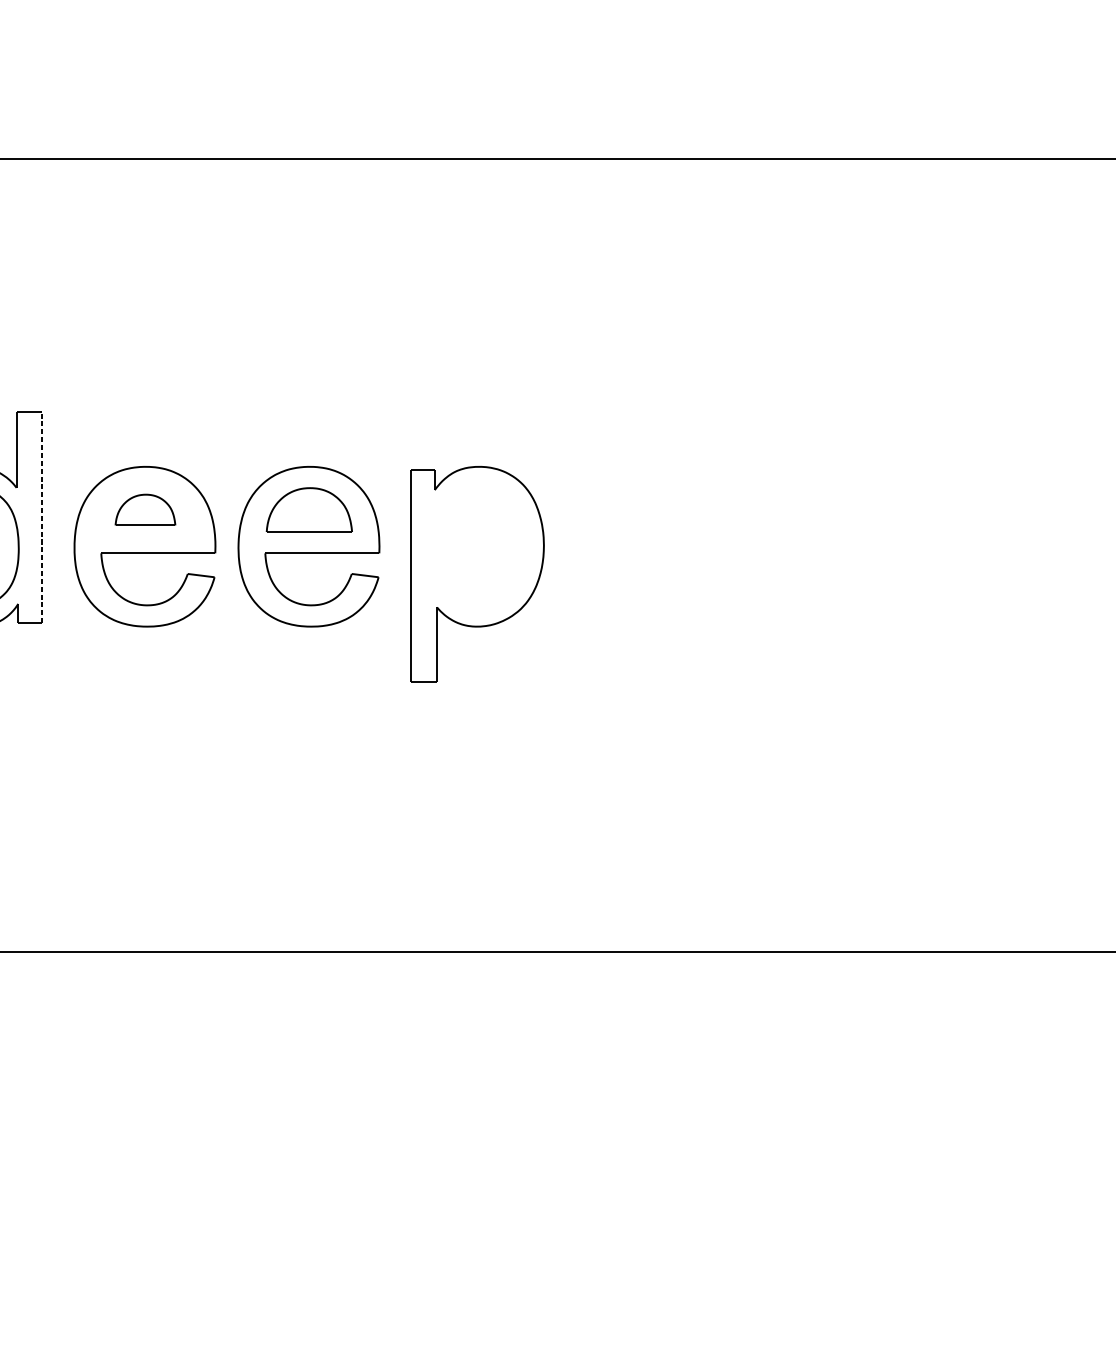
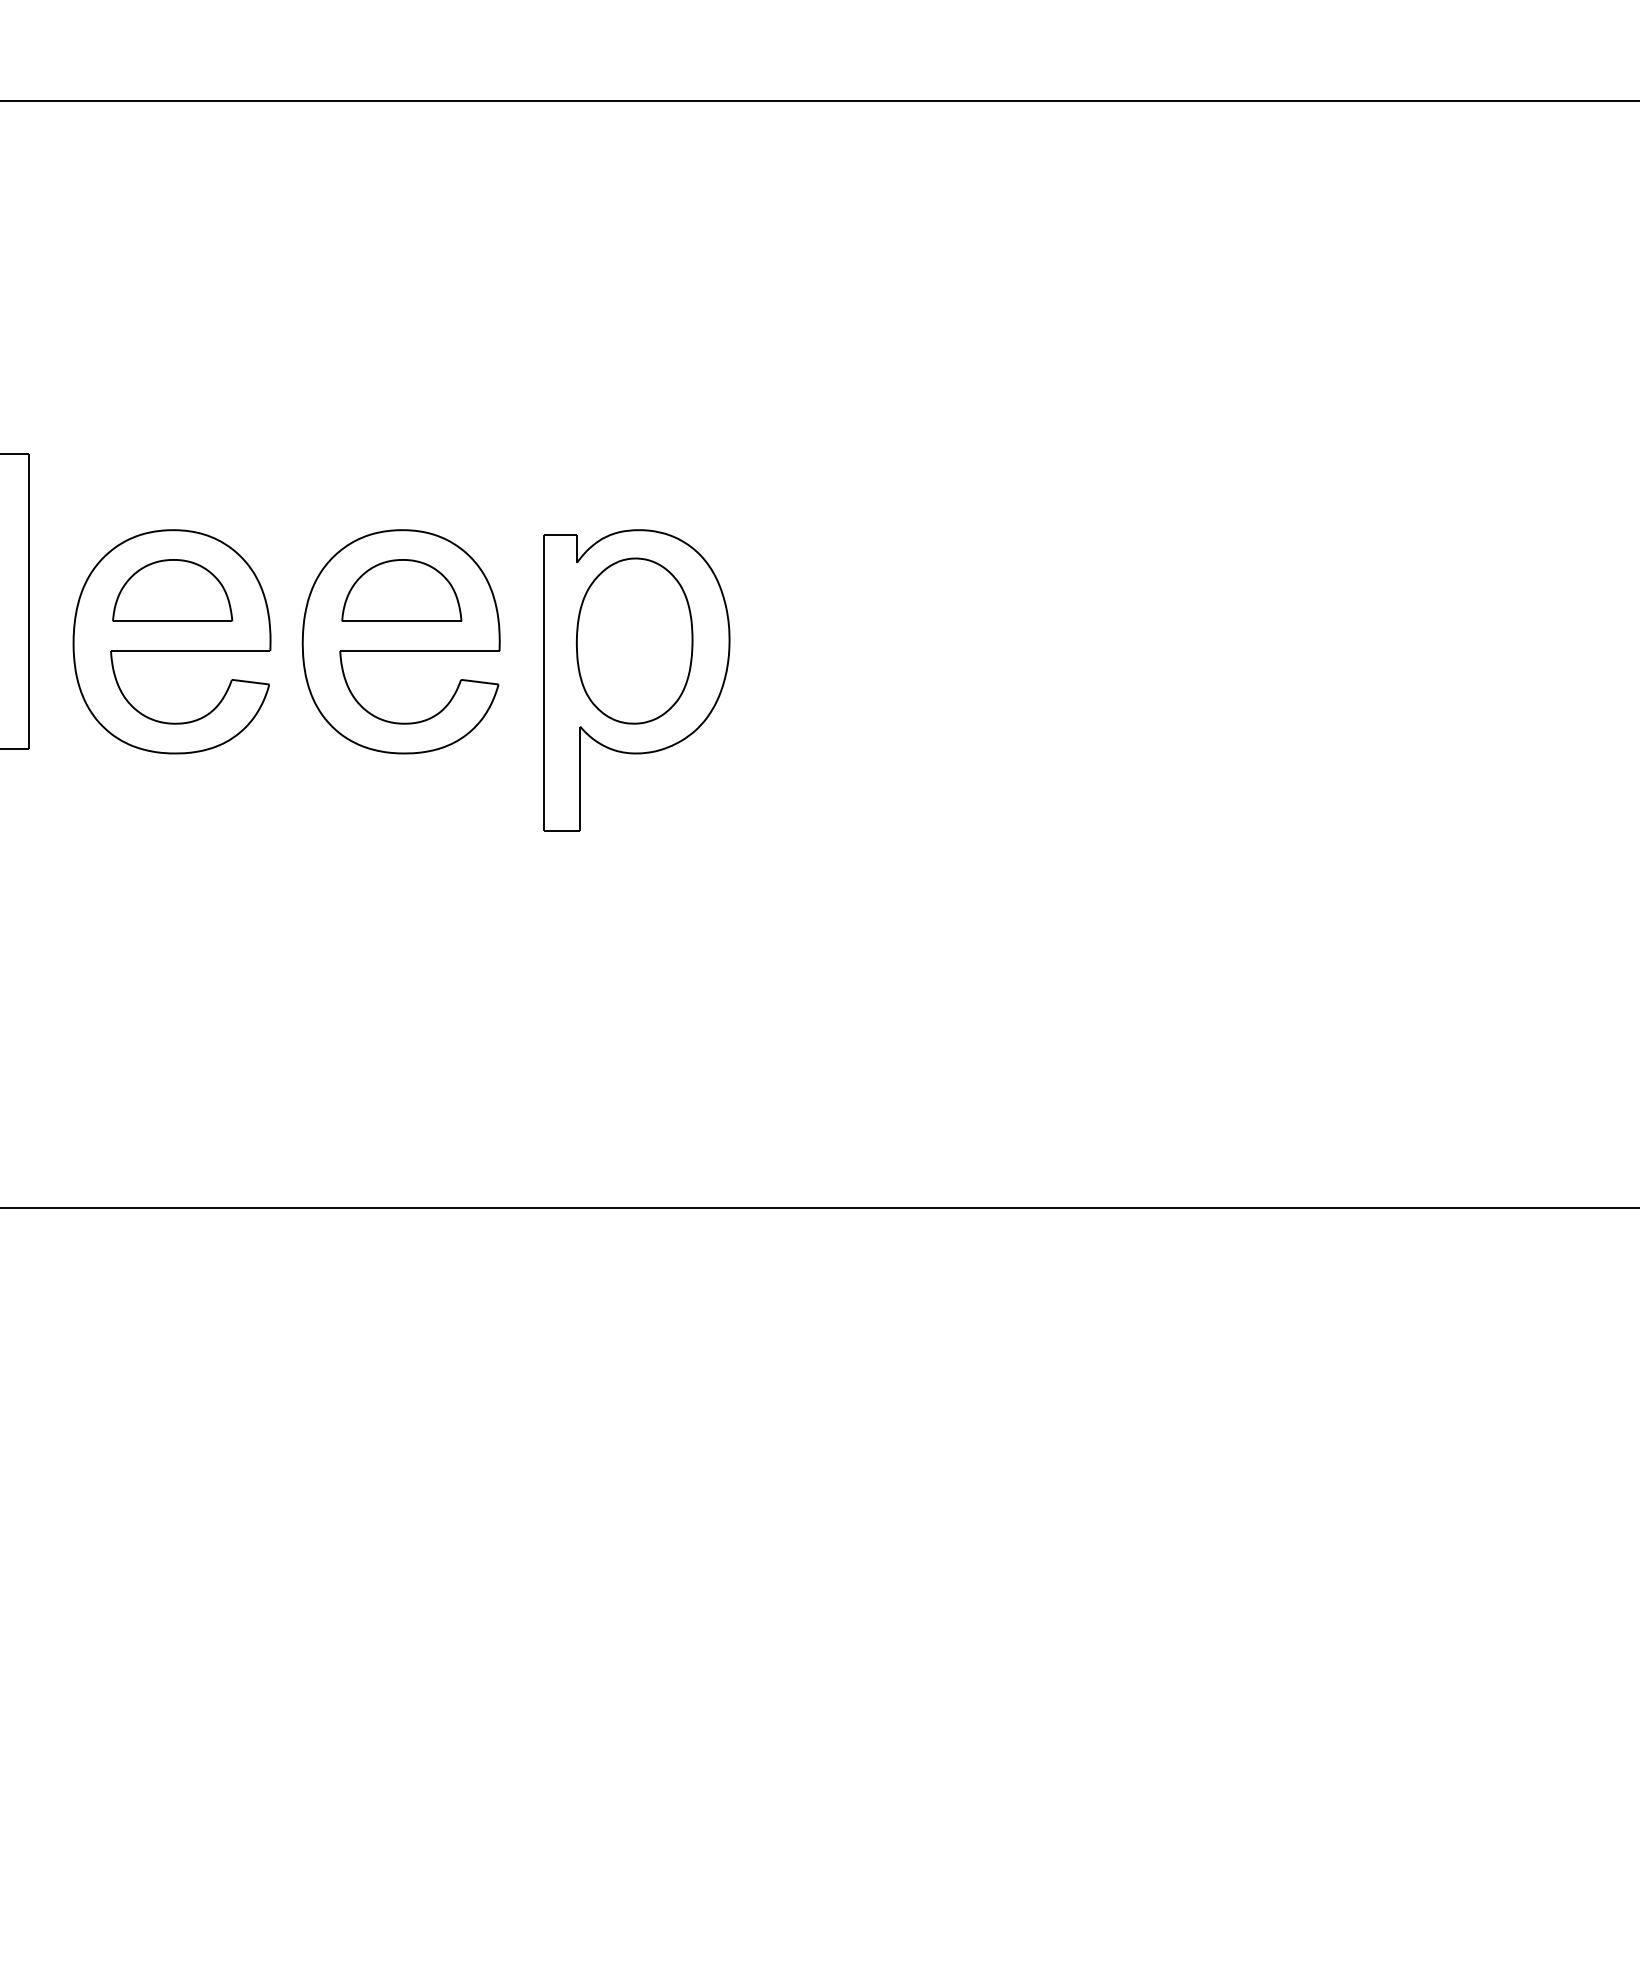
part: (145, 510) -> (172, 590), size x1.43
line: (42, 517) -> (28, 600), dashed -> solid
part: (475, 545) -> (634, 640), added

